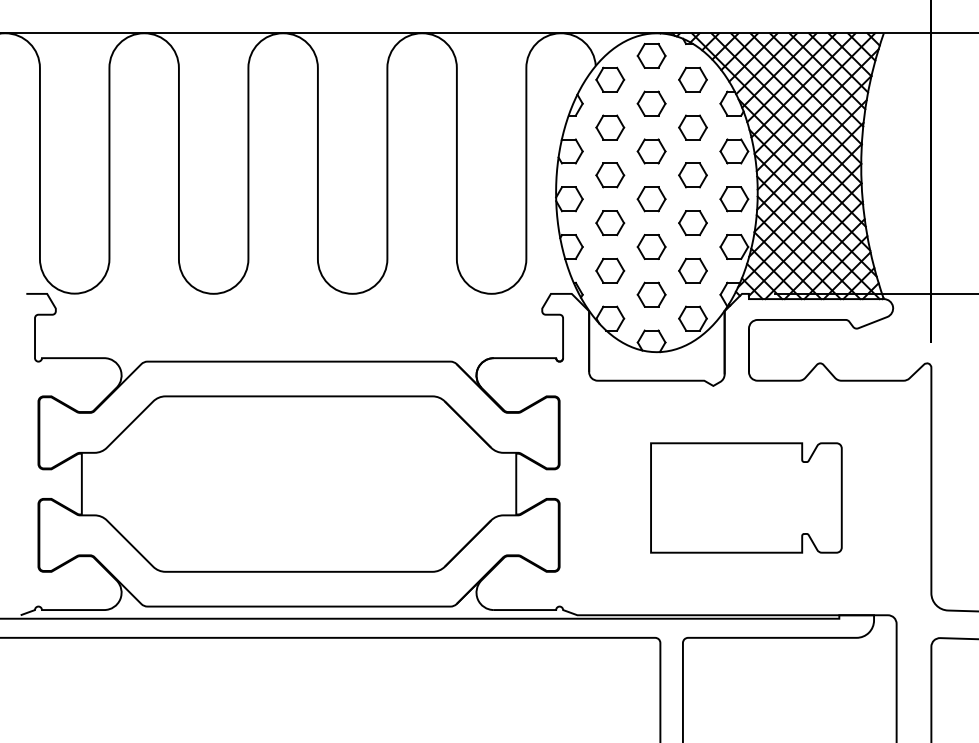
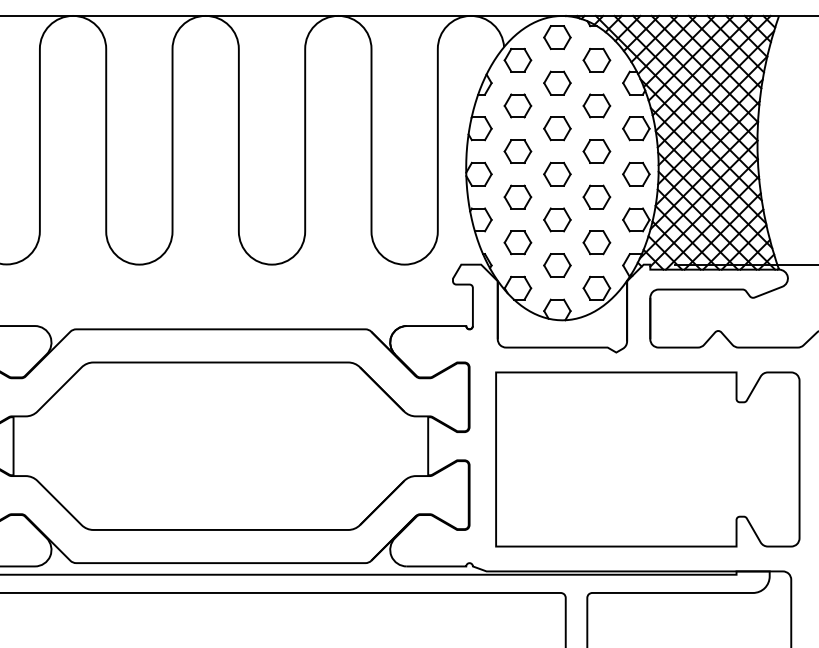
part: (746, 497) -> (647, 459), size x1.67

